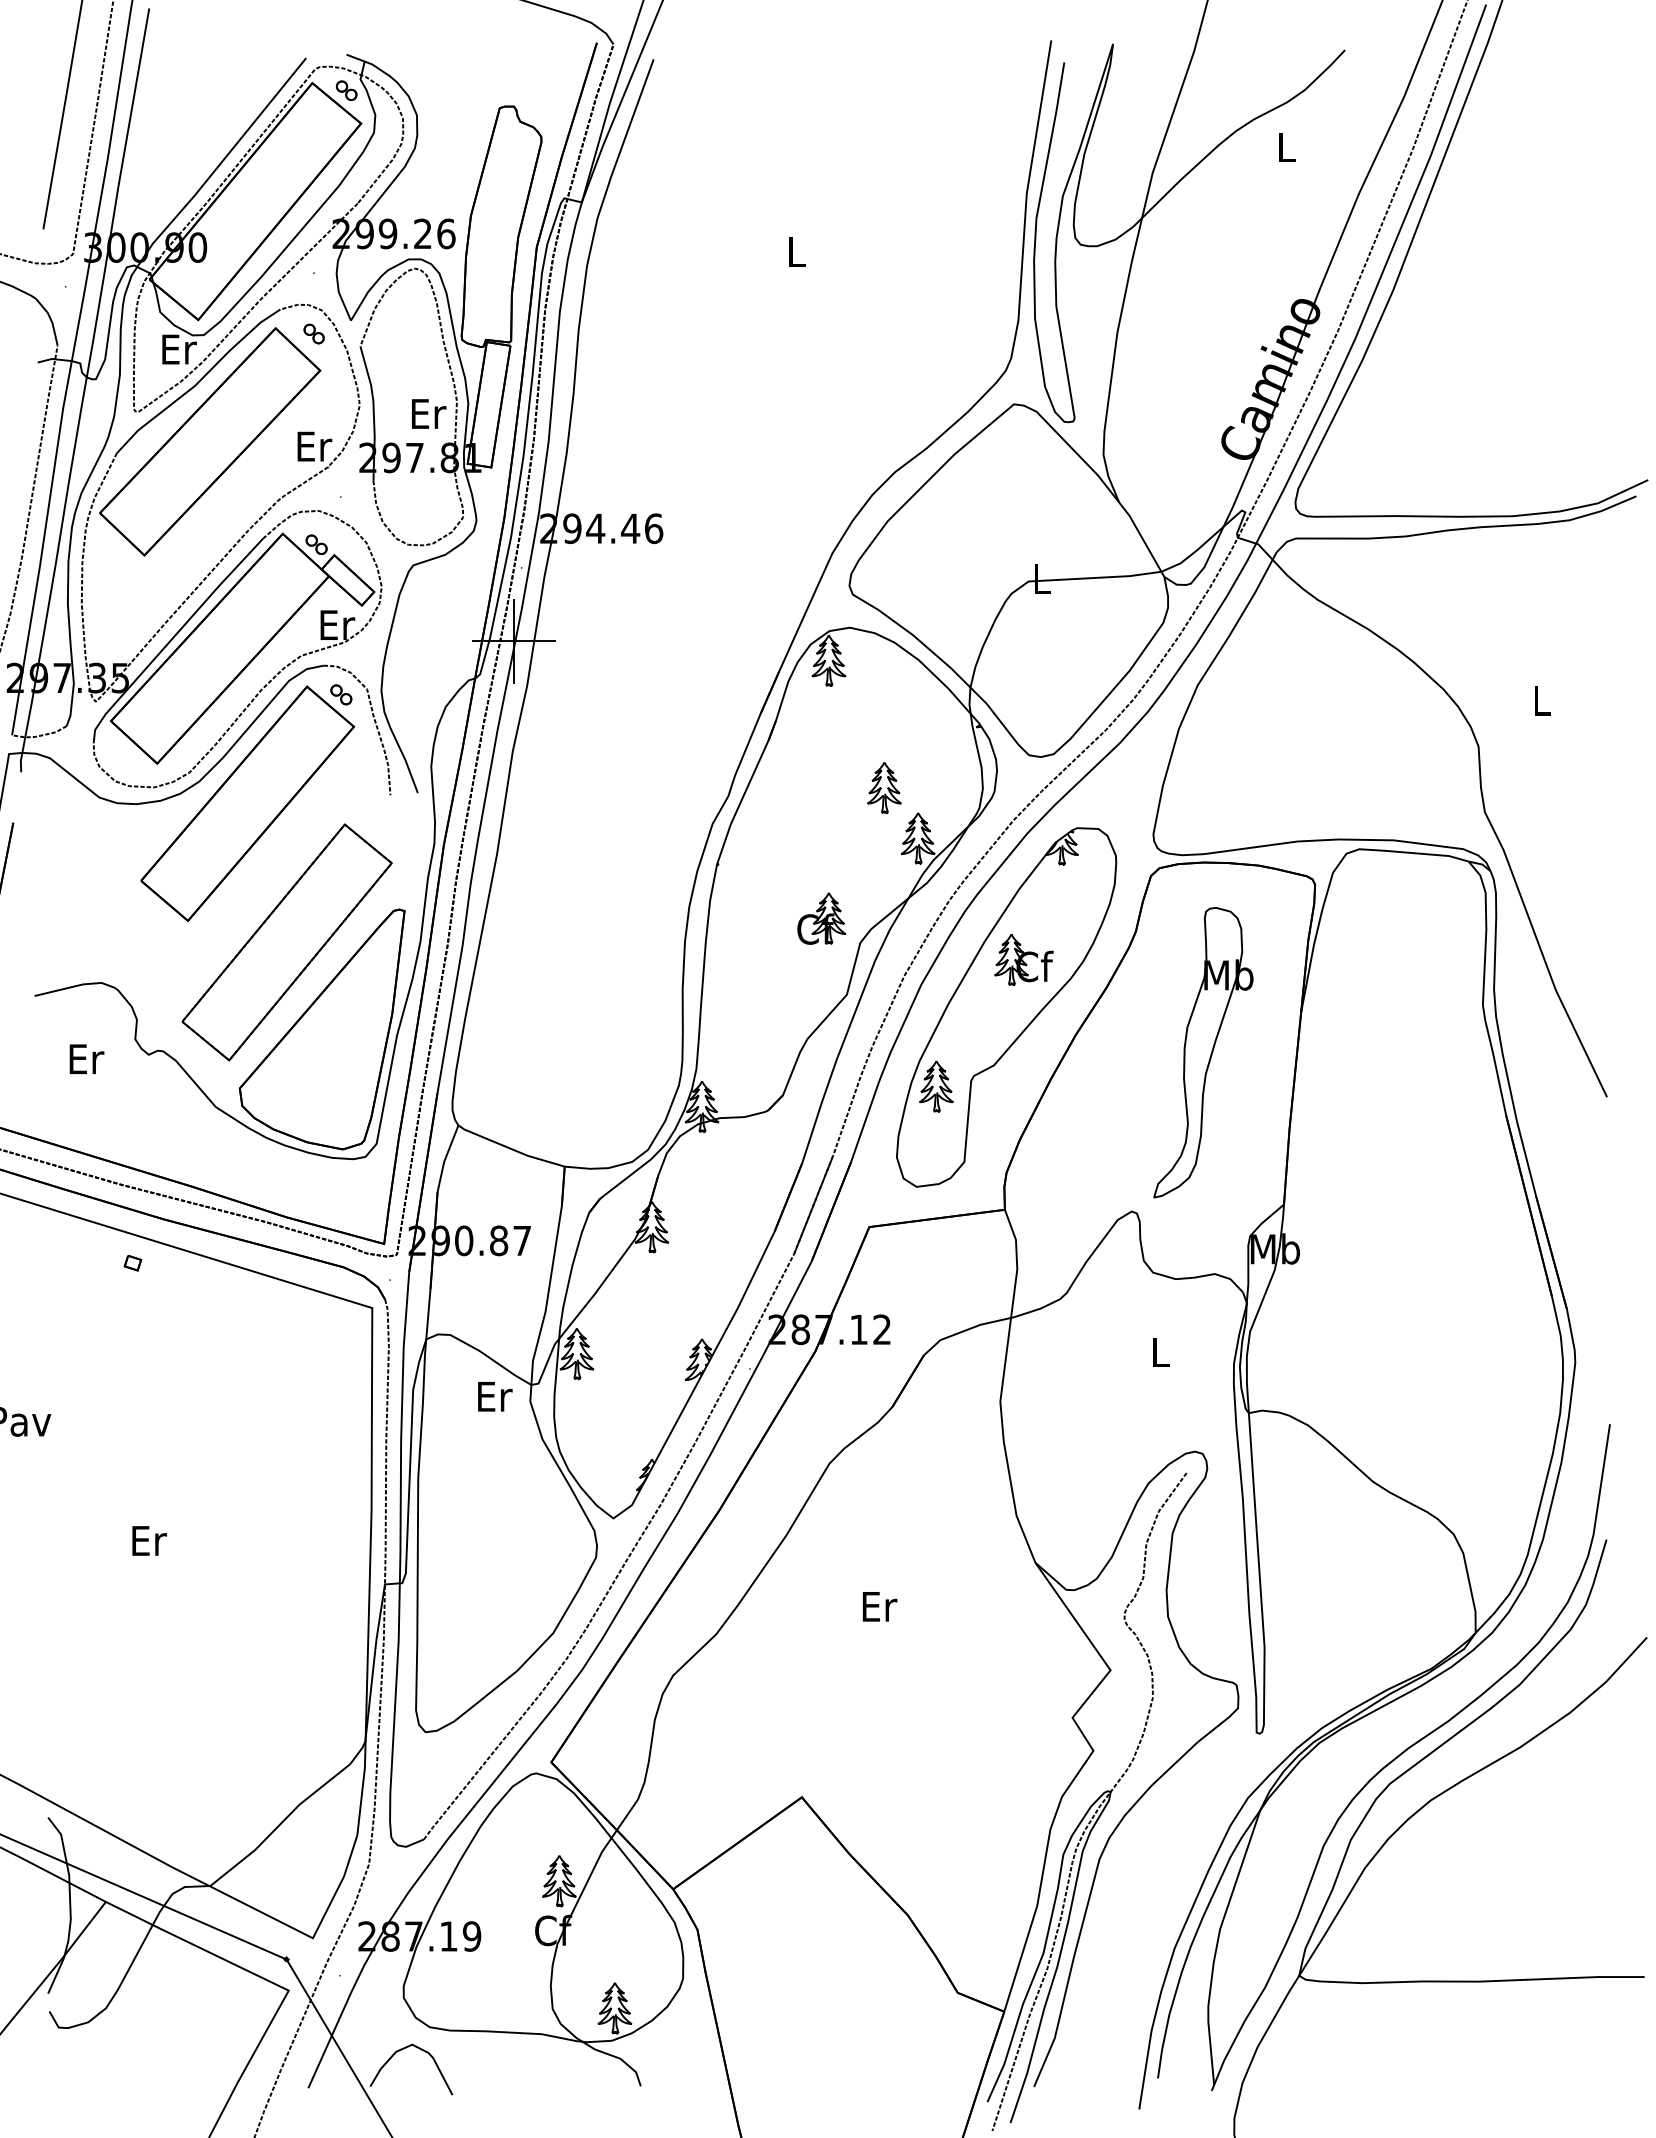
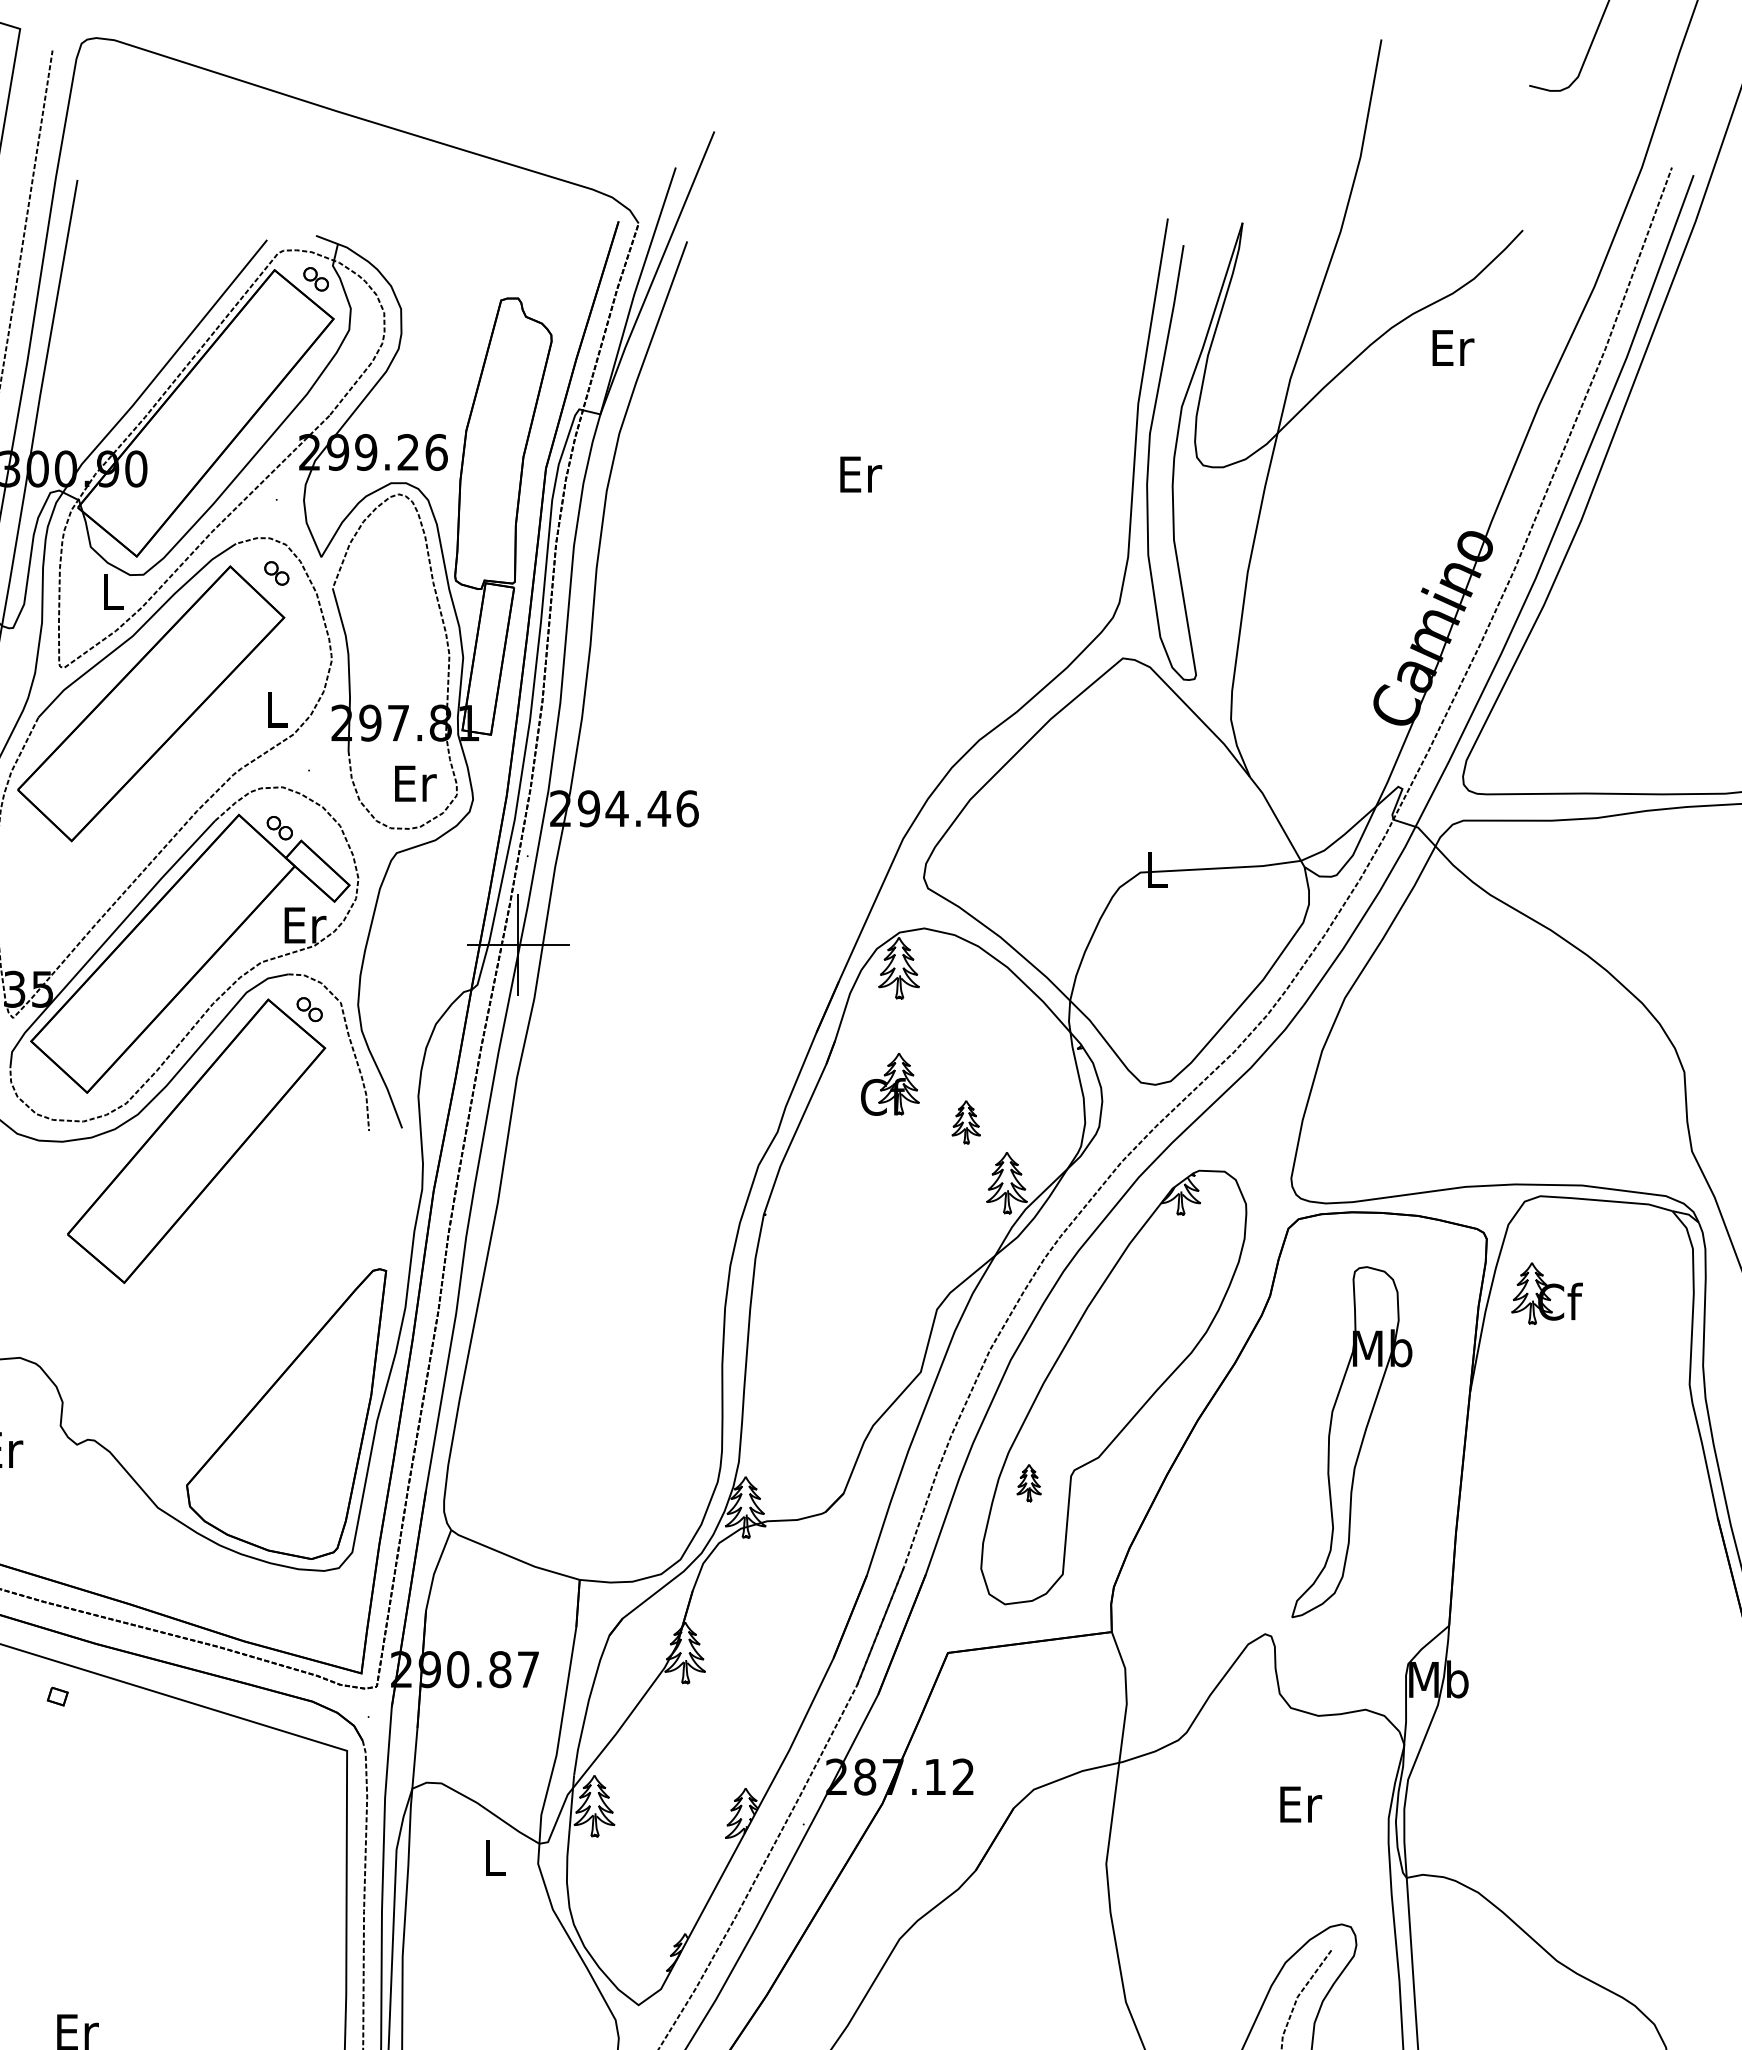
text: (1287, 147) -> (1453, 347), L -> Er
text: (797, 251) -> (861, 473), L -> Er
text: (179, 349) -> (114, 592), Er -> L
text: (429, 413) -> (416, 783), moved
text: (314, 446) -> (277, 709), Er -> L
part: (884, 788) -> (966, 1122), size x0.7
part: (821, 918) -> (890, 1084), moved
part: (286, 942) -> (243, 1308), removed
part: (1023, 960) -> (1546, 1294), moved
part: (936, 1086) -> (1029, 1483), size x0.6
text: (1161, 1352) -> (1301, 1804), L -> Er
text: (495, 1396) -> (496, 1857), Er -> L

